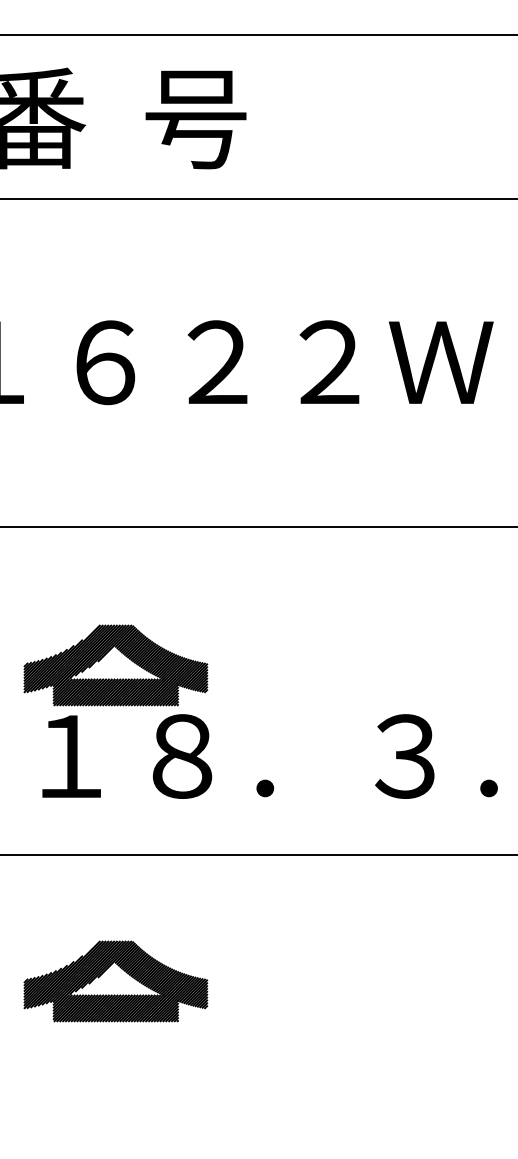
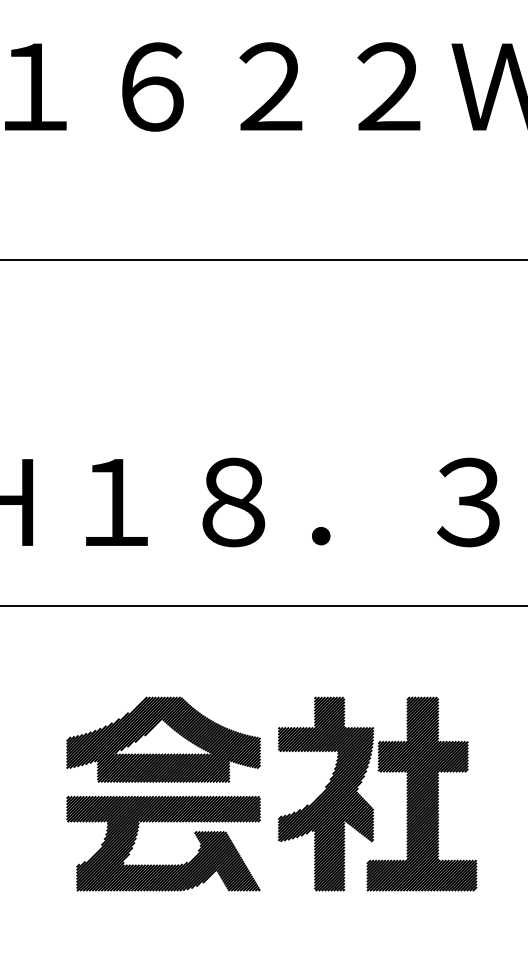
part: (115, 665) -> (163, 406), removed
part: (307, 1038) -> (365, 799), added
part: (115, 1059) -> (163, 822), added

